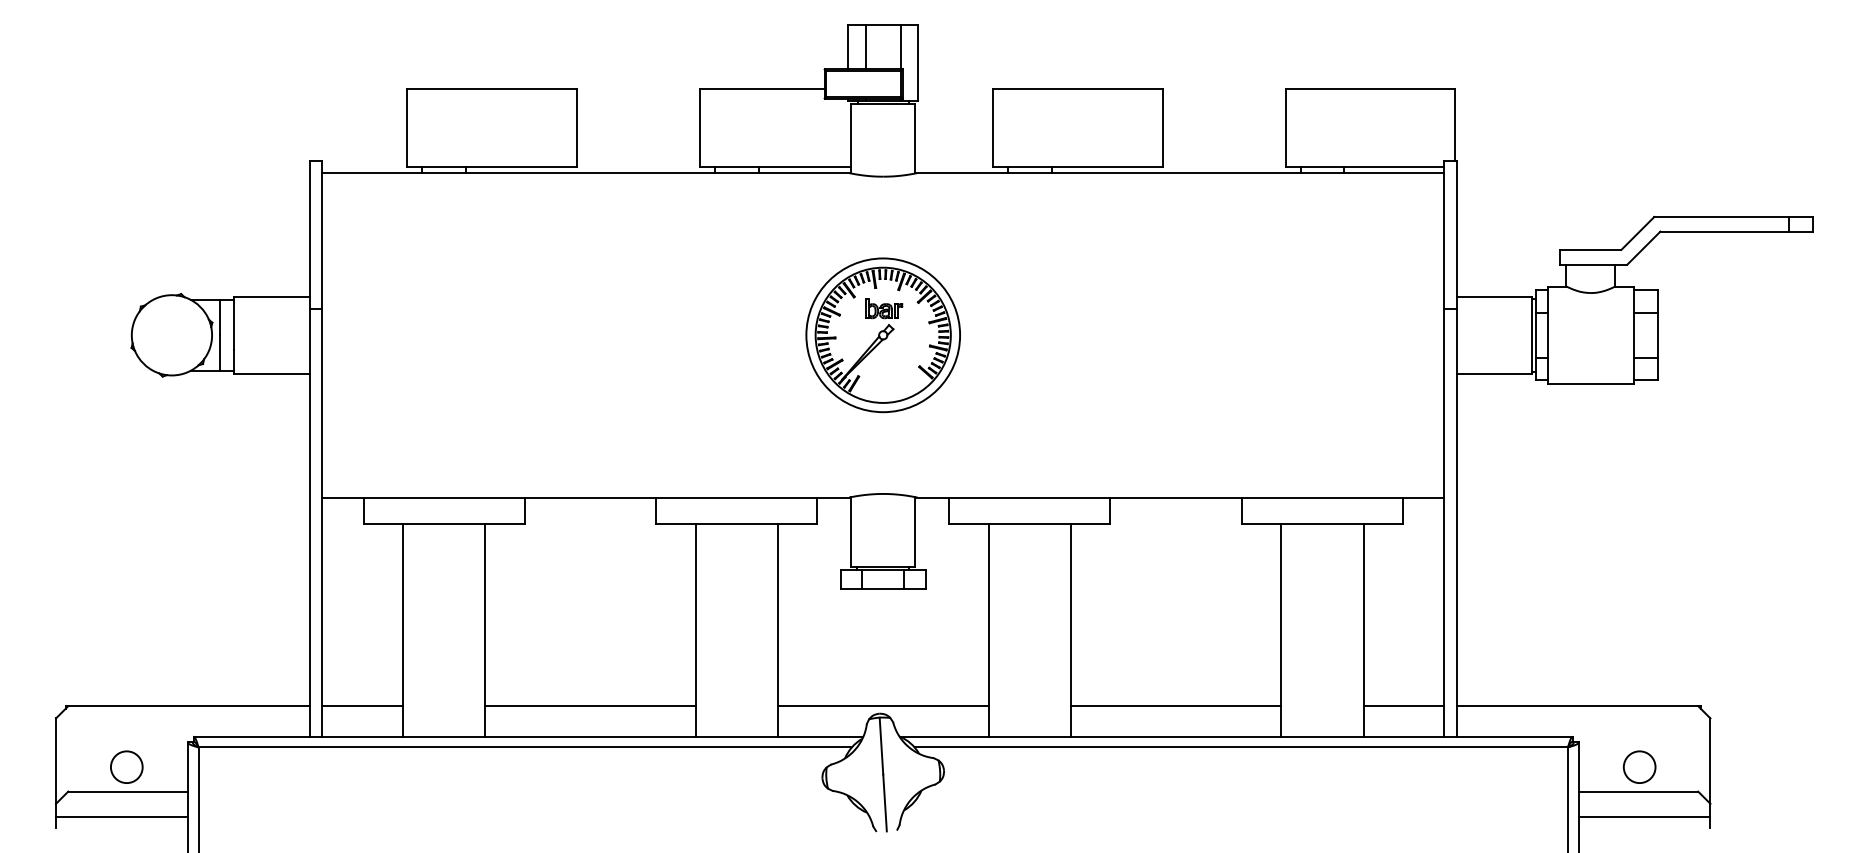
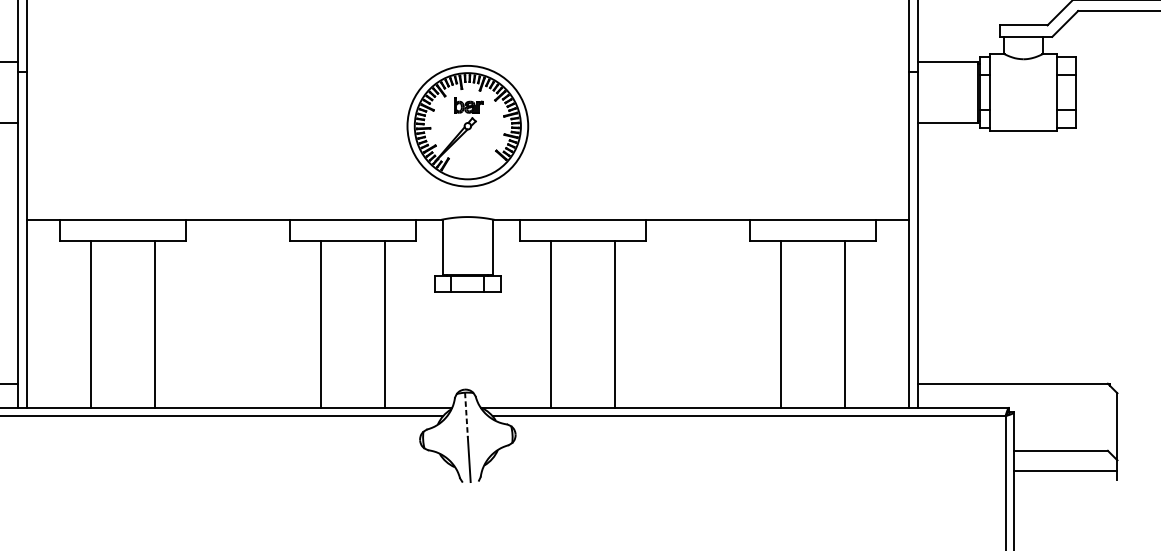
part: (882, 335) -> (467, 126), moved
line: (362, 706) -> (58, 383), removed
line: (590, 706) -> (237, 383), removed
line: (882, 706) -> (467, 383), removed
line: (1175, 706) -> (697, 383), removed
line: (1403, 706) -> (876, 383), removed
line: (881, 746) -> (466, 415), solid -> dashed
circle: (1639, 766) -> (1061, 431), removed

